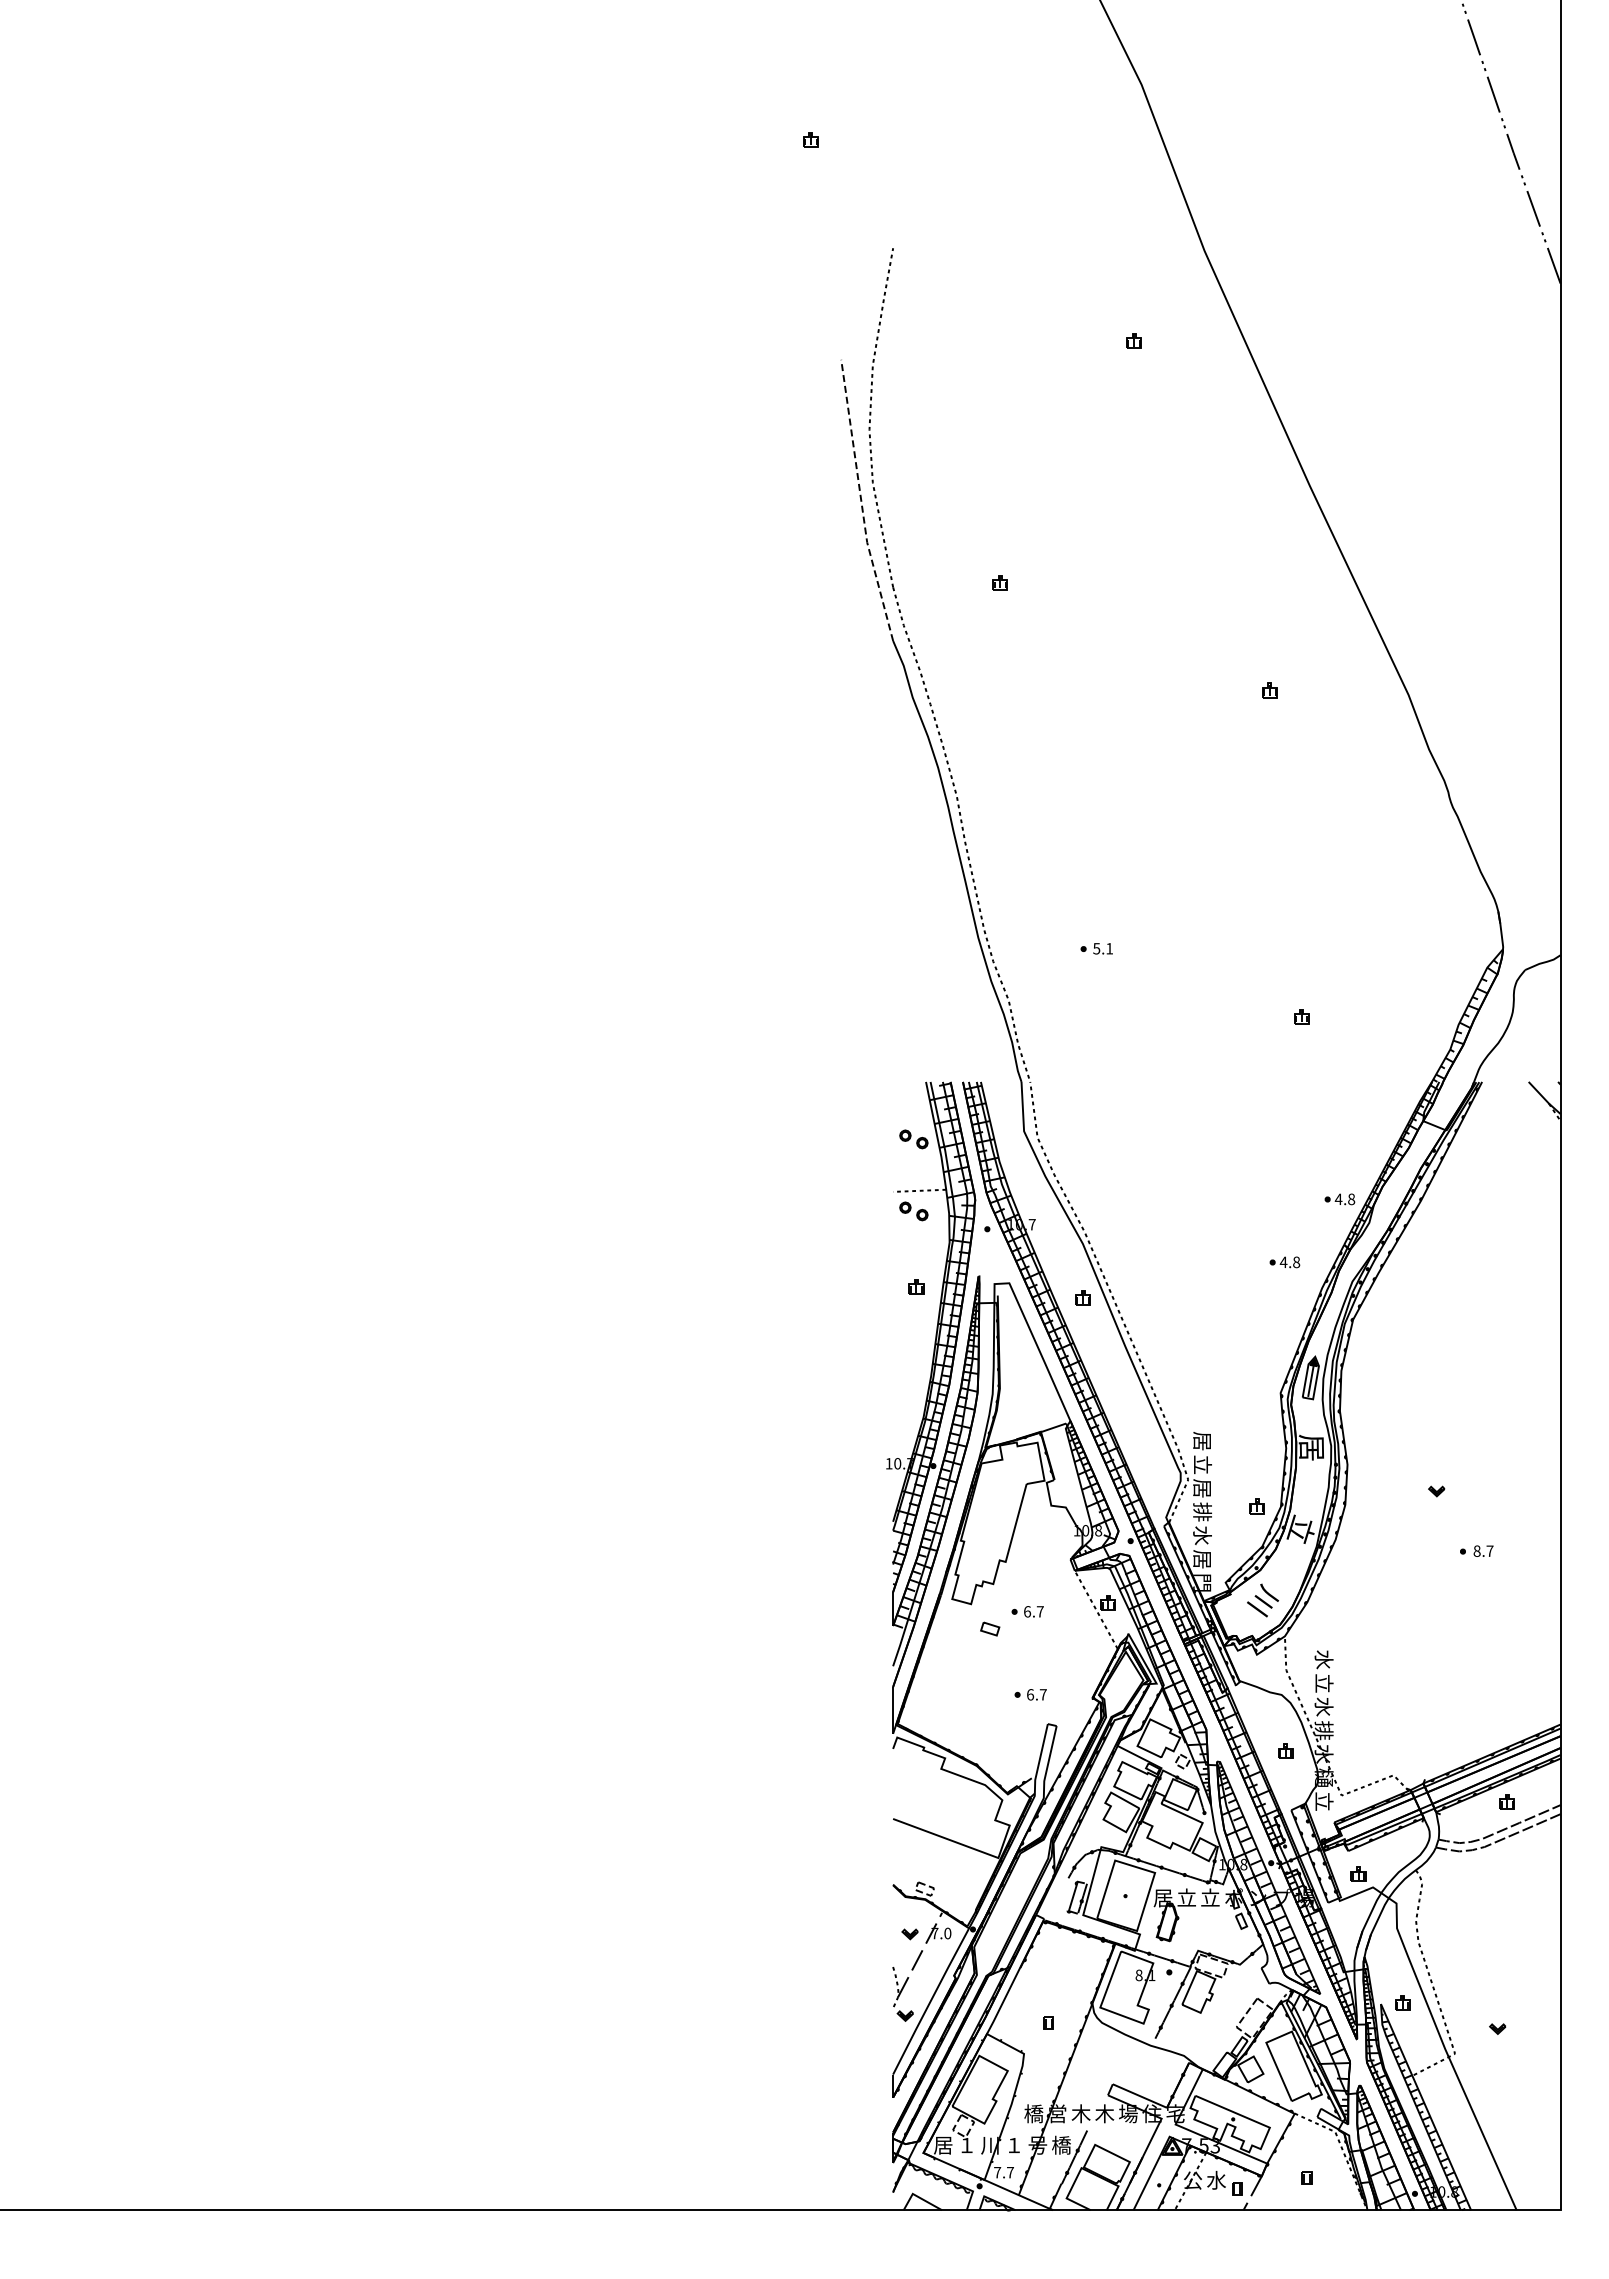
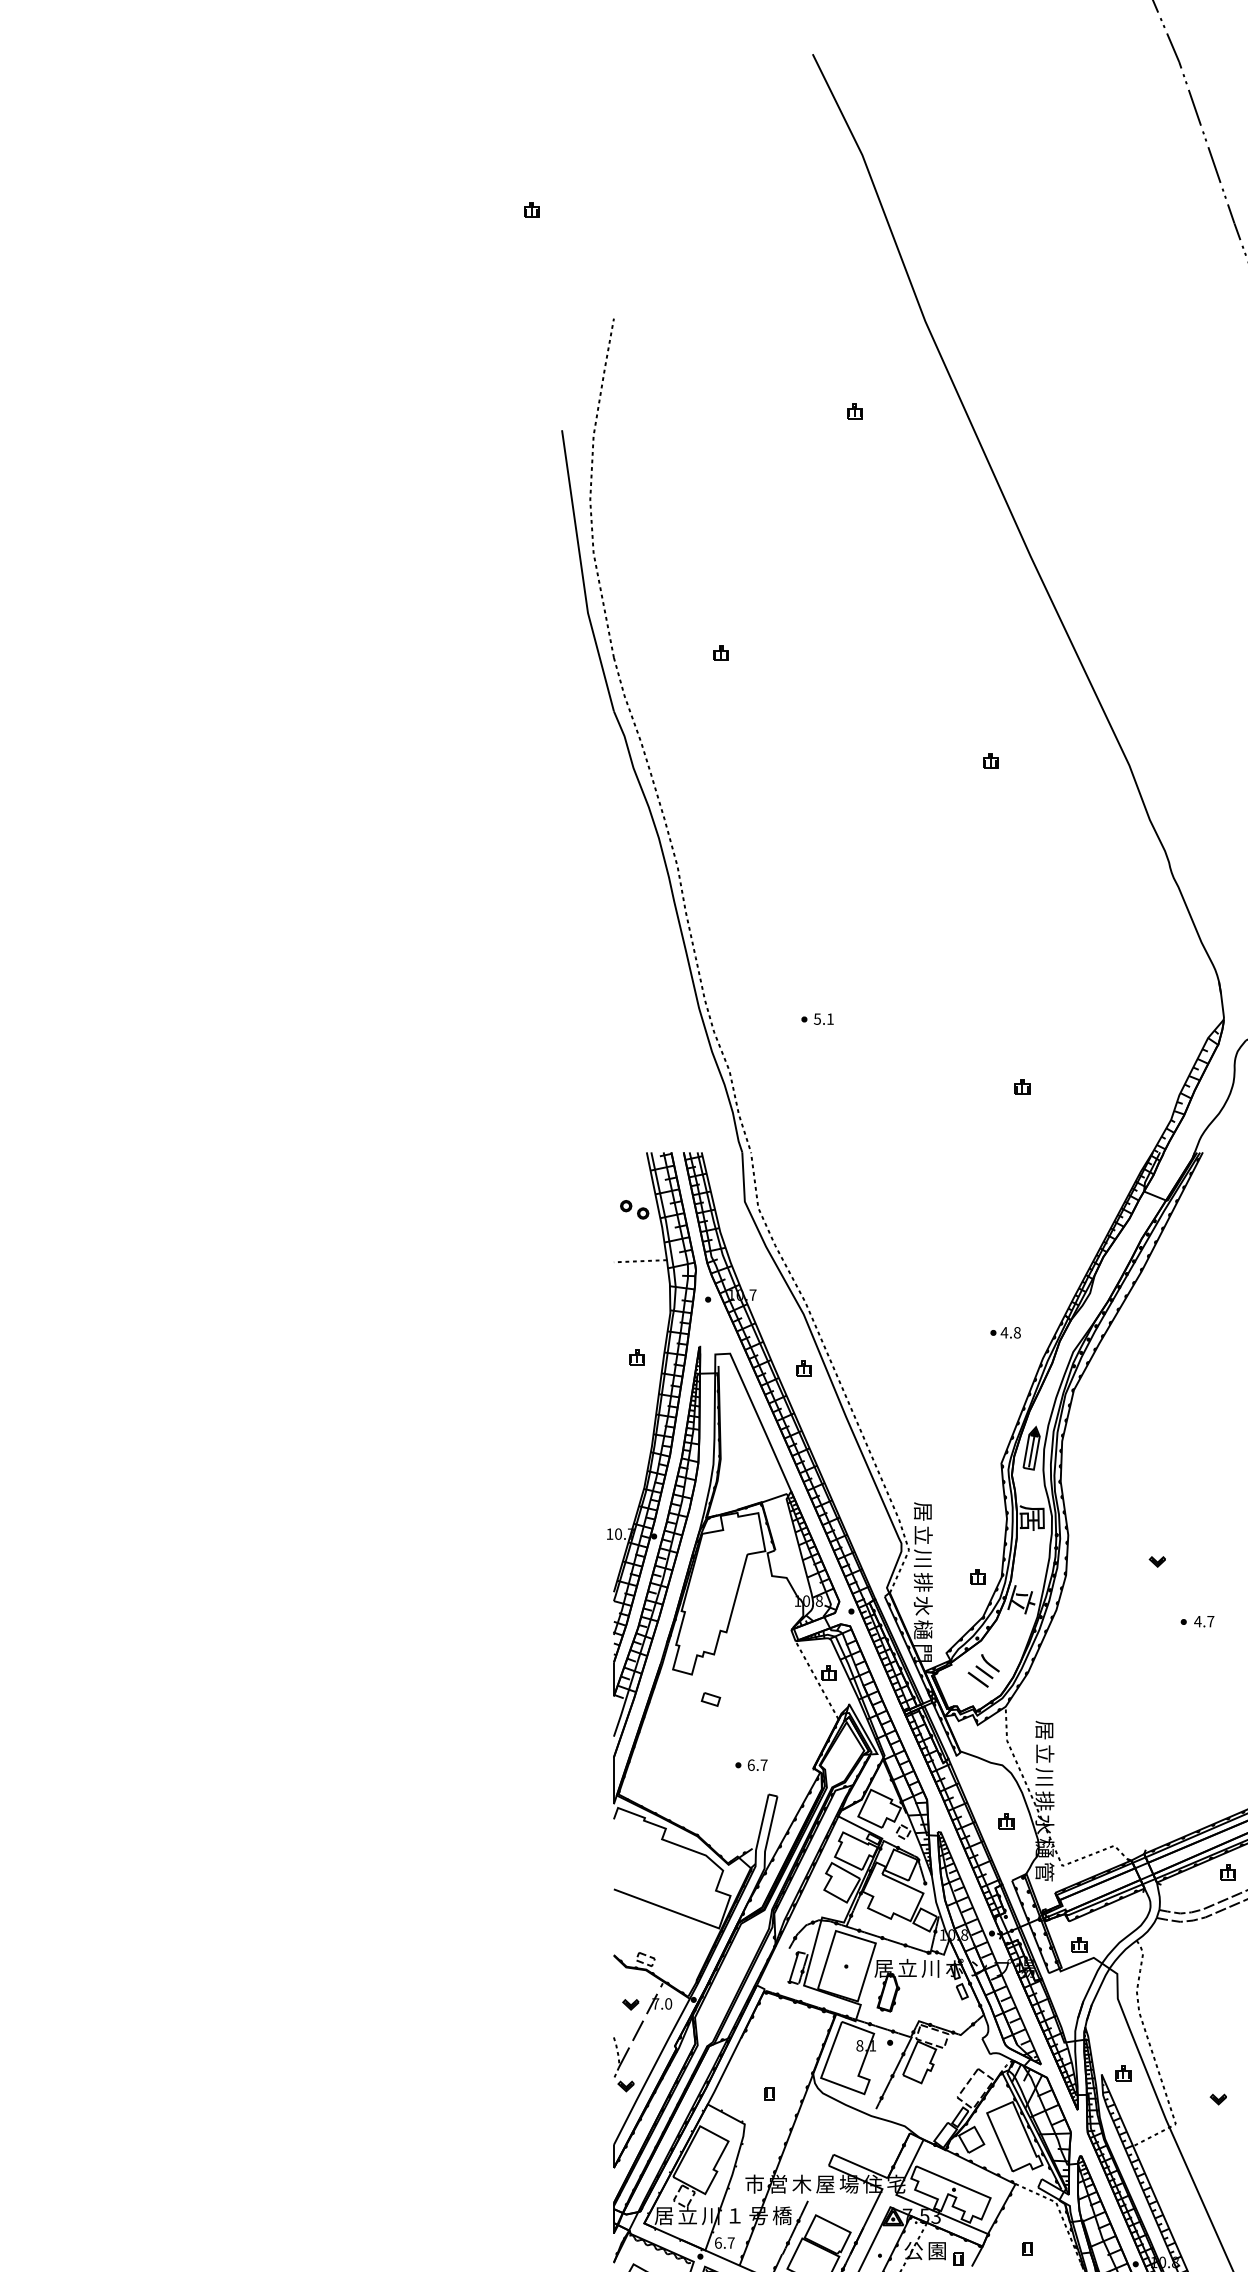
line: (861, 501) -> (582, 571), dashed -> solid
part: (1339, 1199) -> (1060, 1269), removed
part: (913, 1211) -> (634, 1281), removed
text: (1201, 1488) -> (922, 1558), 居 -> 川
text: (1476, 1550) -> (1197, 1620), 8.7 -> 4.7
text: (1202, 1559) -> (923, 1629), 居 -> 樋
part: (1027, 1611) -> (748, 1681), removed
text: (1323, 1659) -> (1044, 1729), 水 -> 居
text: (1323, 1706) -> (1044, 1776), 水 -> 川
text: (1323, 1801) -> (1044, 1871), 立 -> 管
text: (1210, 1897) -> (931, 1967), 立 -> 川
text: (1033, 2113) -> (754, 2183), 橋 -> 市
text: (1104, 2113) -> (825, 2183), 木 -> 屋
text: (966, 2144) -> (687, 2214), １ -> 立
text: (997, 2172) -> (718, 2242), 7.7 -> 6.7
text: (1216, 2179) -> (937, 2249), 水 -> 園

